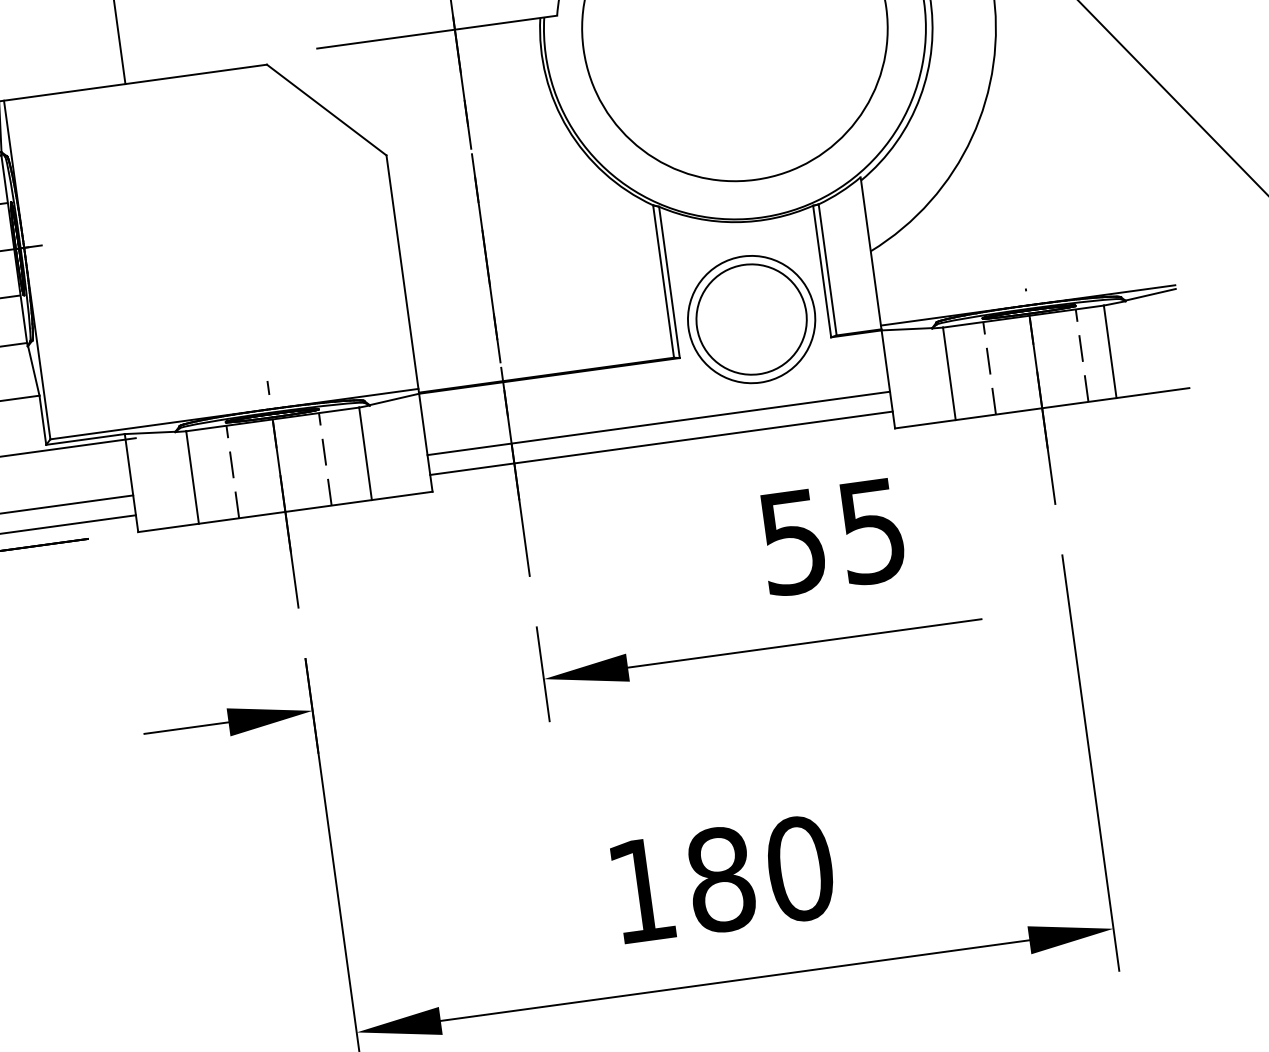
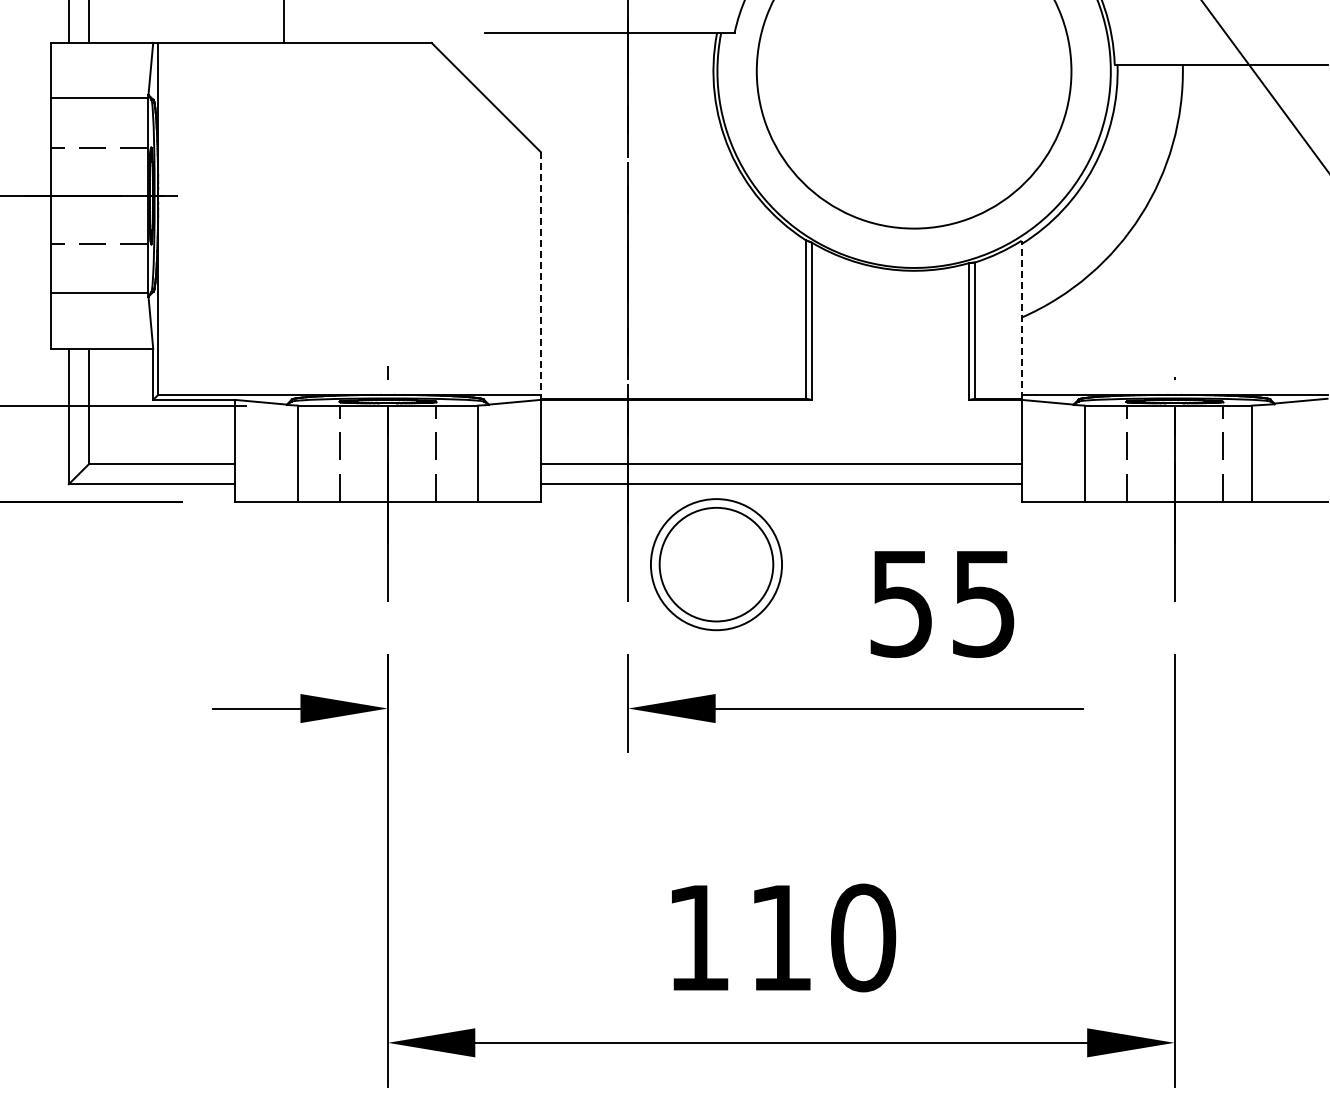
line: (870, 253) -> (1021, 319), solid -> dashed
line: (402, 274) -> (540, 275), solid -> dashed
part: (751, 319) -> (716, 564), moved
text: (720, 879) -> (780, 937), 180 -> 110

